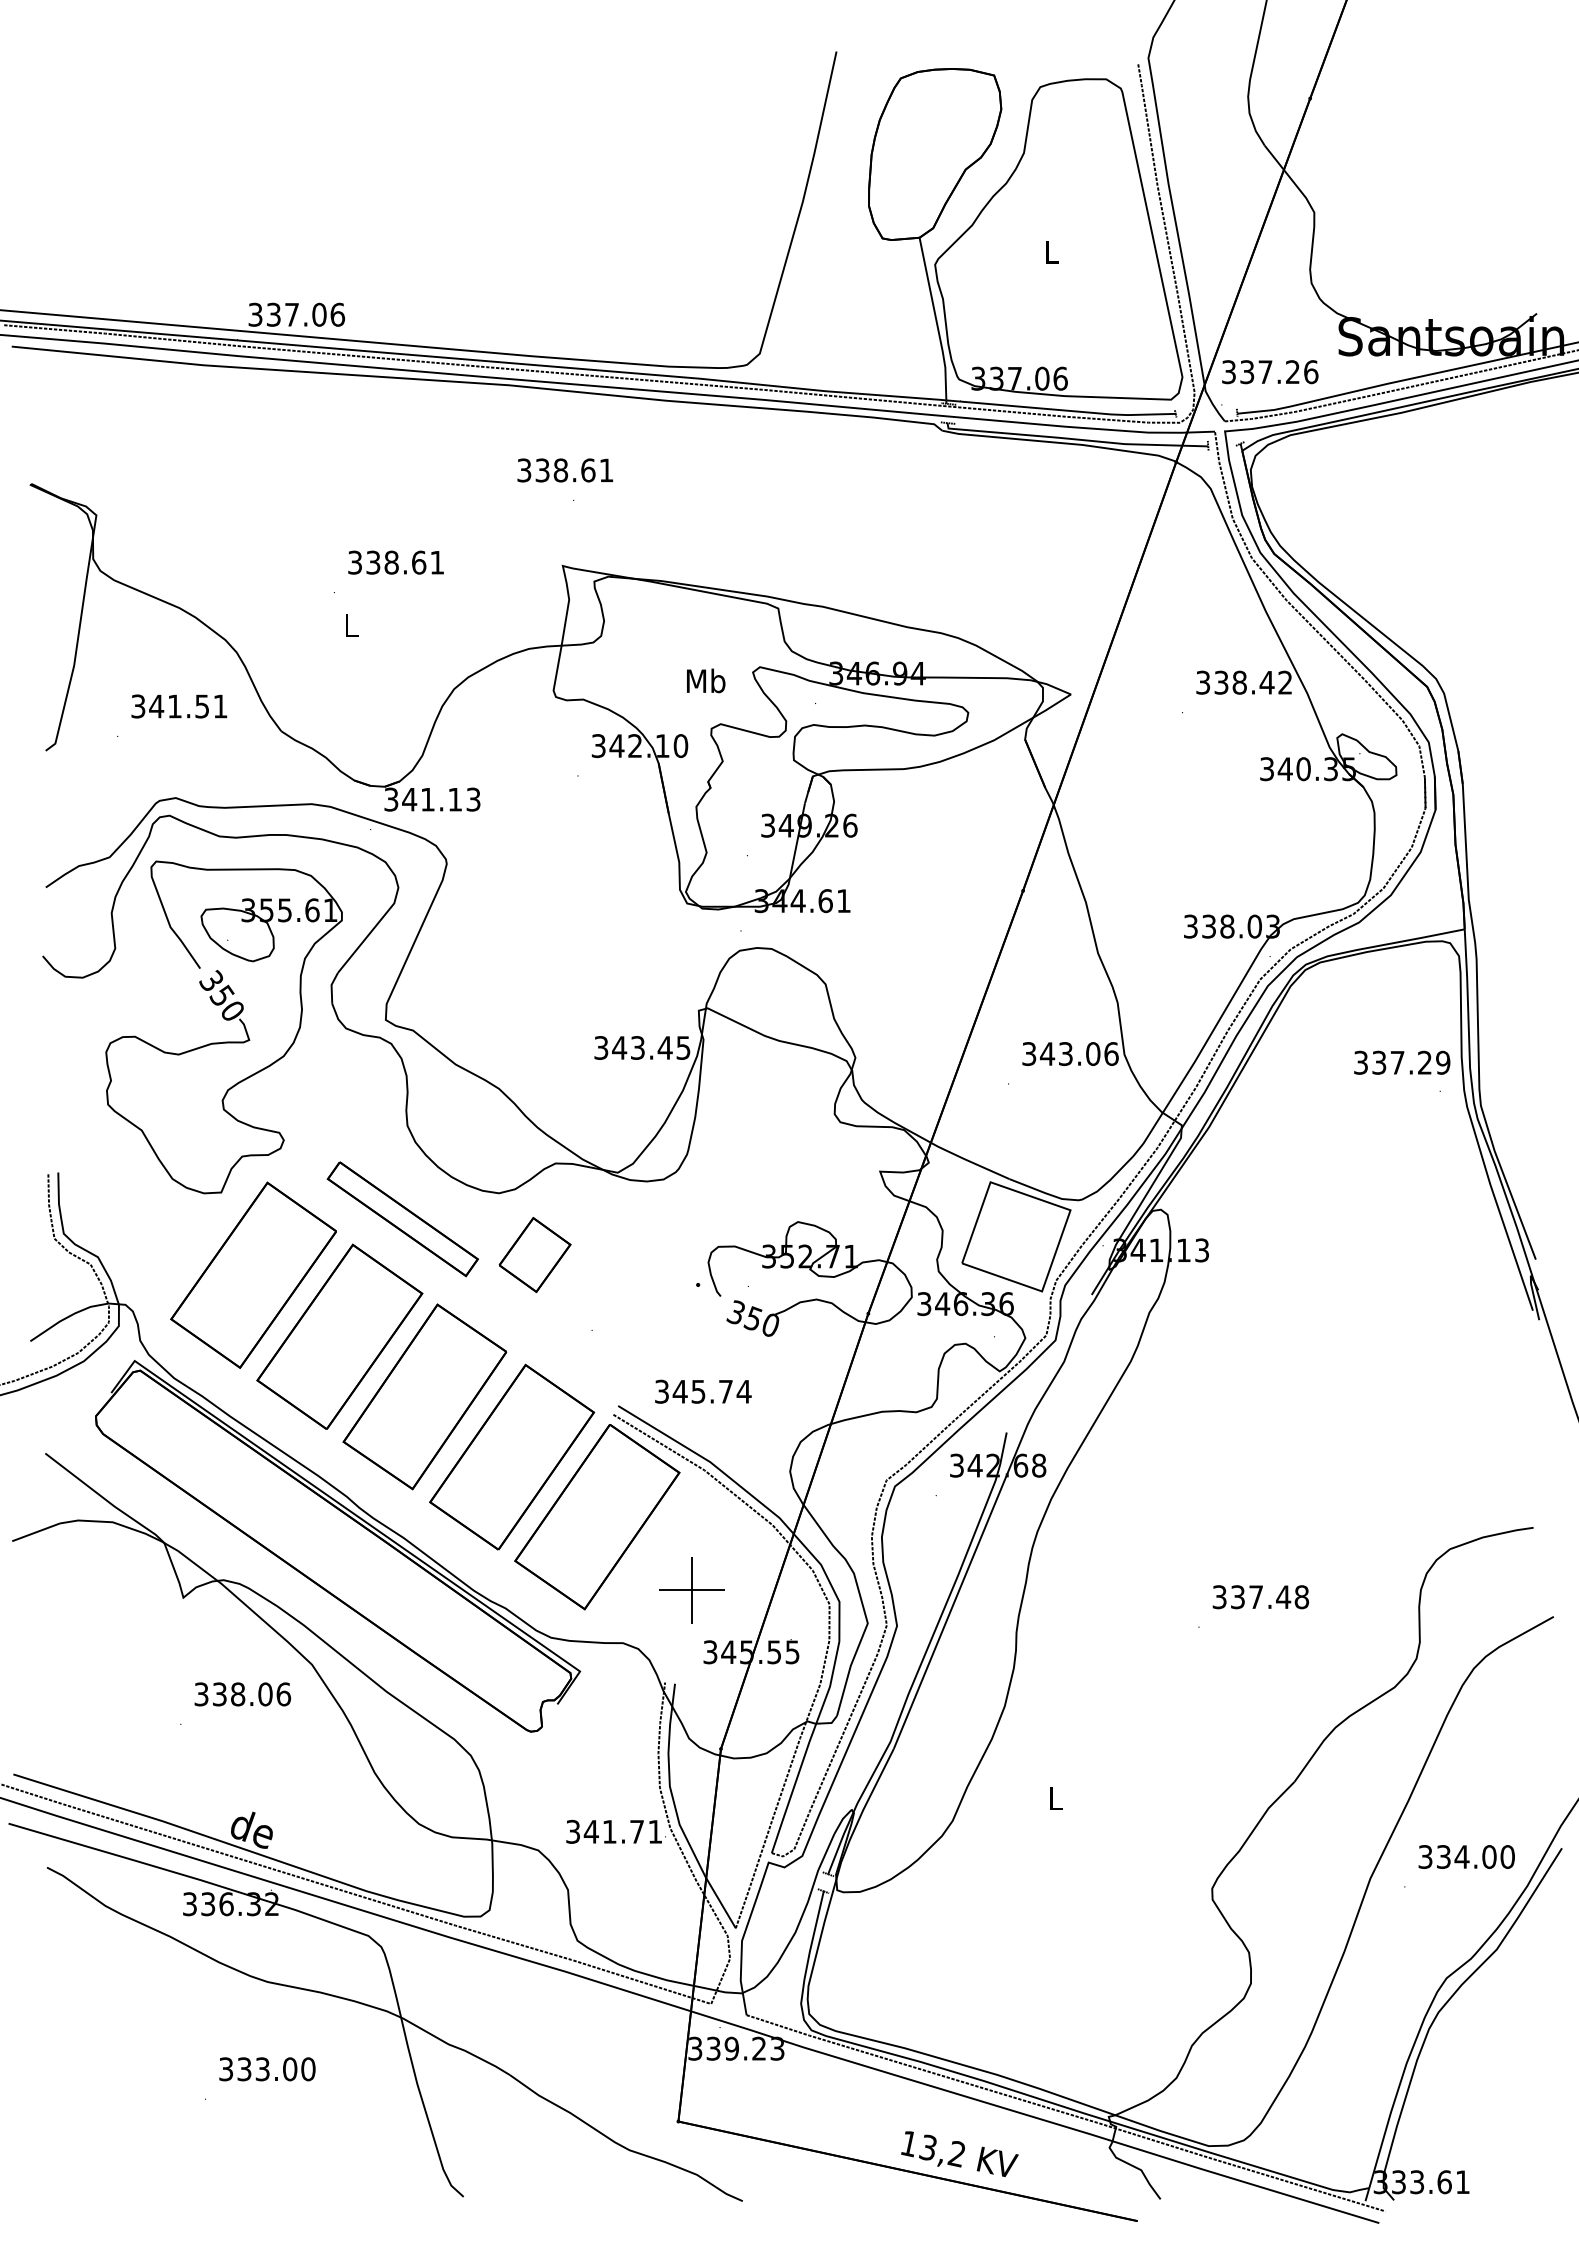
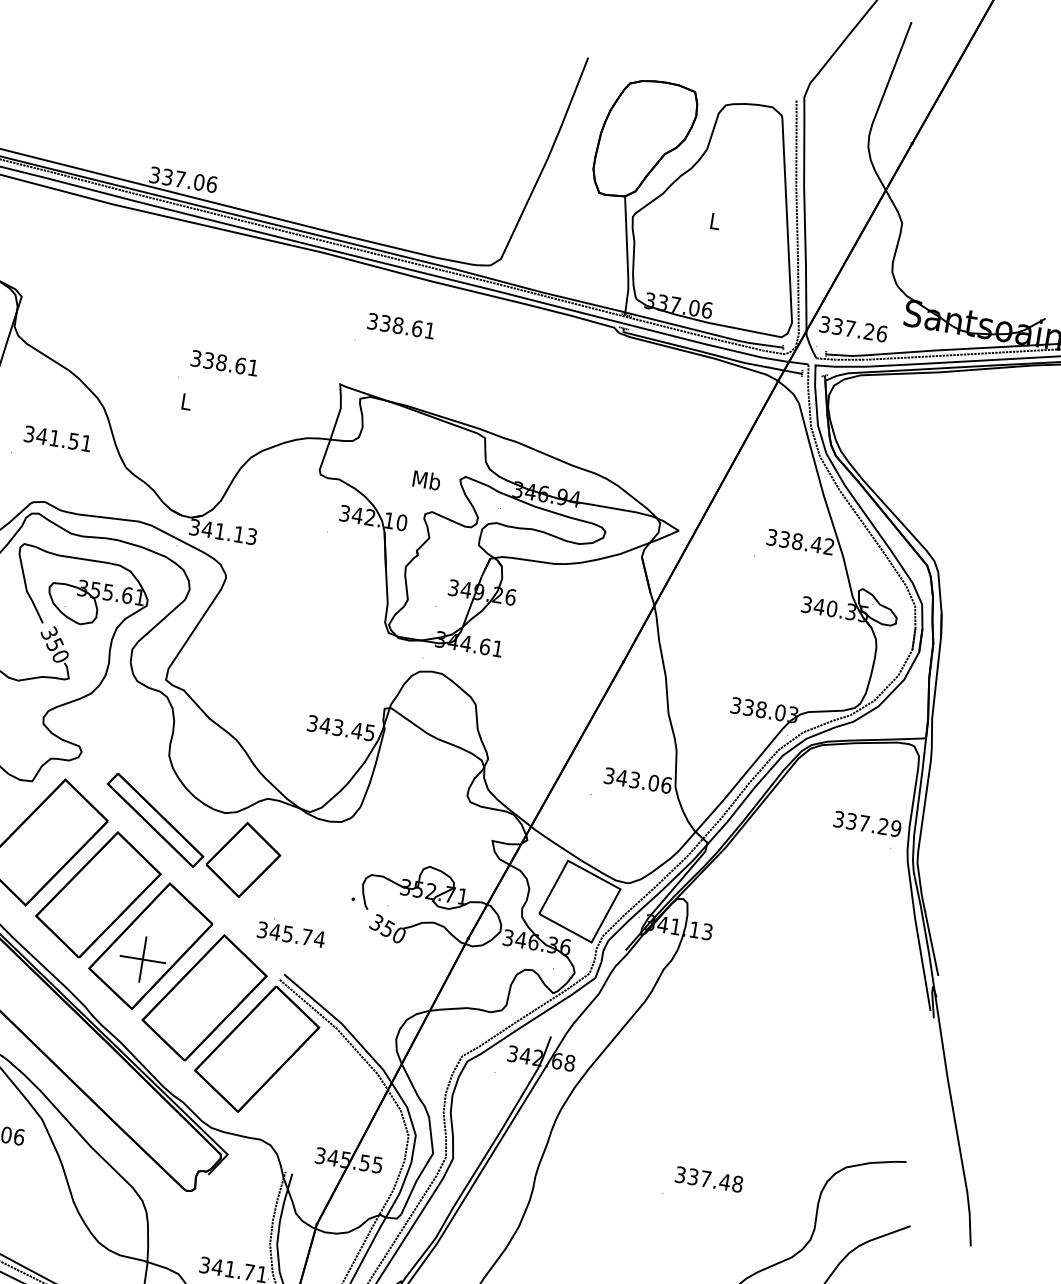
text: (565, 470) -> (401, 326), moved
part: (534, 1254) -> (242, 859), size x1.43
text: (703, 1391) -> (291, 934), moved
part: (691, 1590) -> (142, 959), moved

